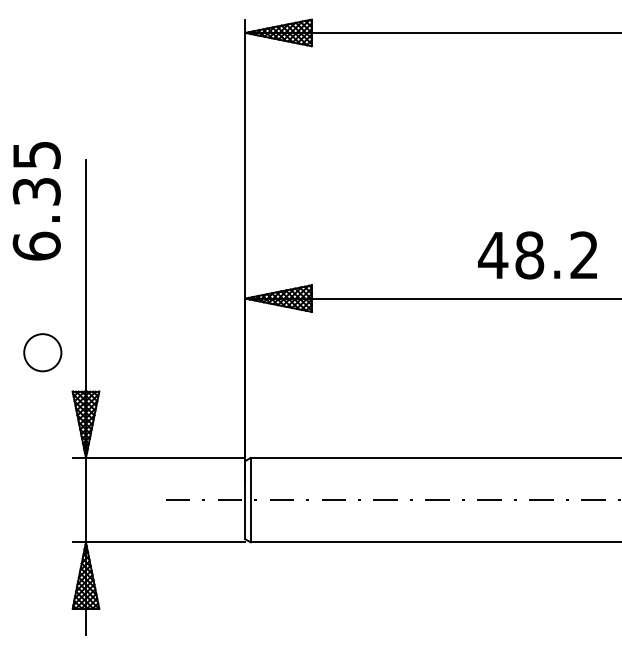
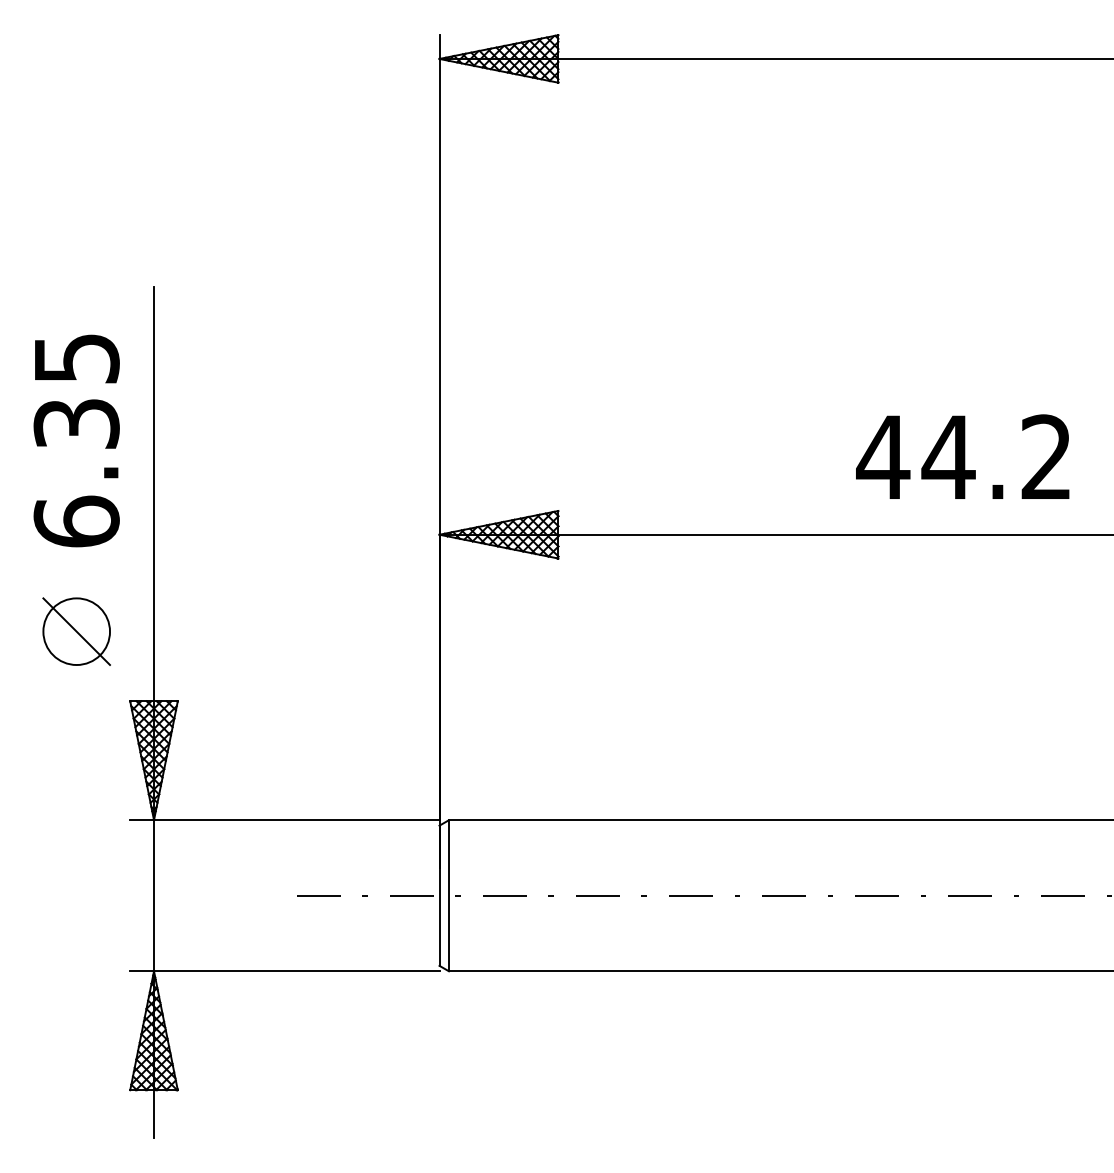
text: (36, 201) -> (76, 441), moved
text: (529, 255) -> (948, 457), 48.2 -> 44.2
line: (42, 352) -> (76, 631), added

